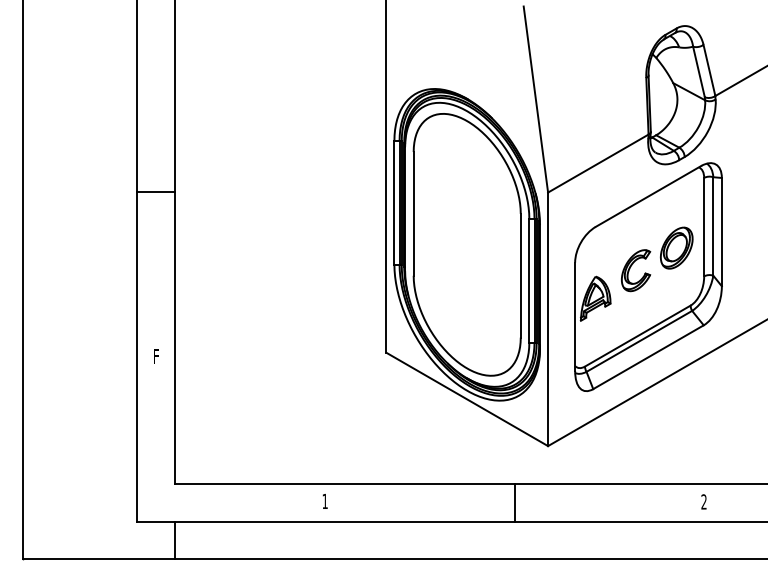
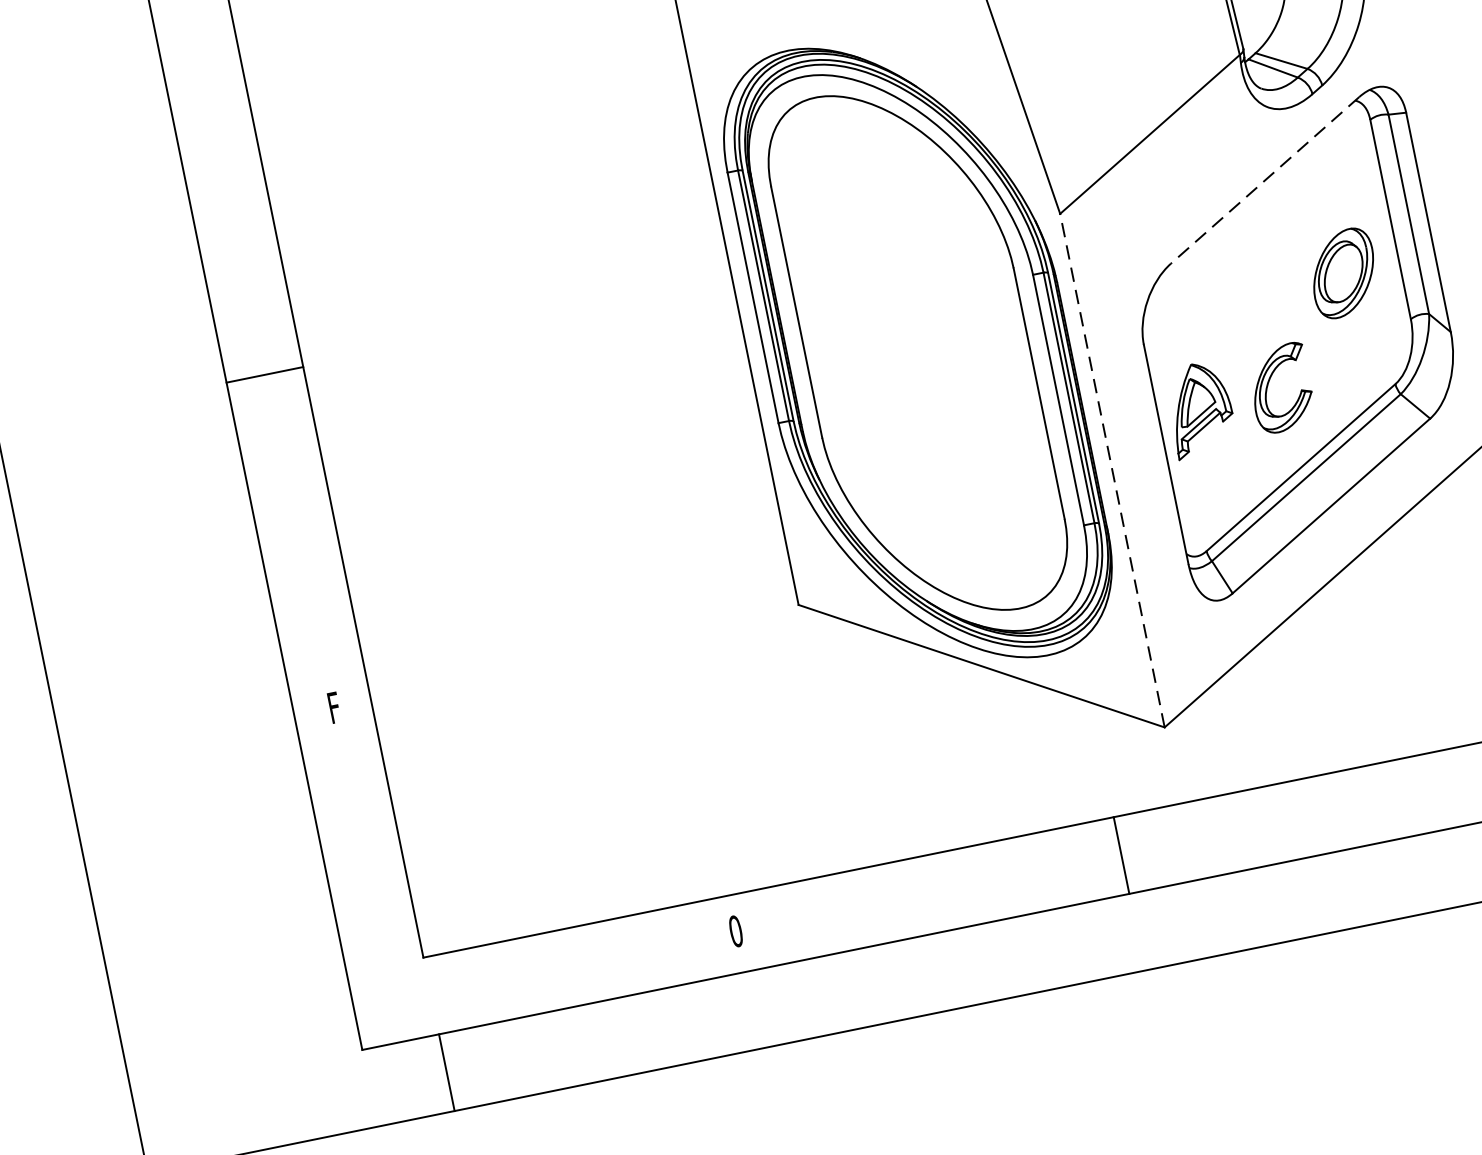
line: (648, 196) -> (1265, 180), solid -> dashed
part: (630, 268) -> (1269, 386), moved
line: (548, 319) -> (1113, 470), solid -> dashed
text: (324, 501) -> (734, 931), 1 -> 0

